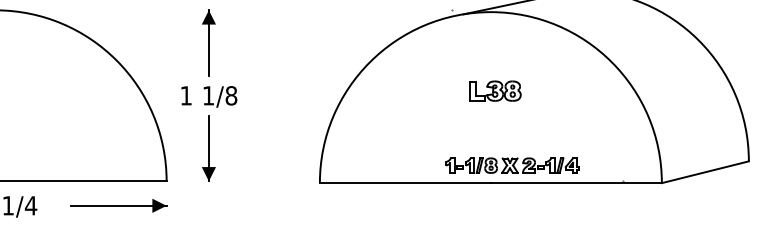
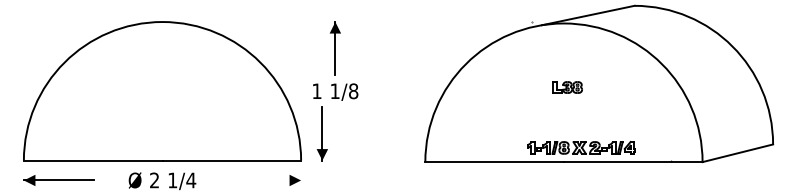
part: (495, 91) -> (567, 87), size x0.7
part: (207, 147) -> (321, 133), moved
line: (119, 205) -> (262, 180), removed

